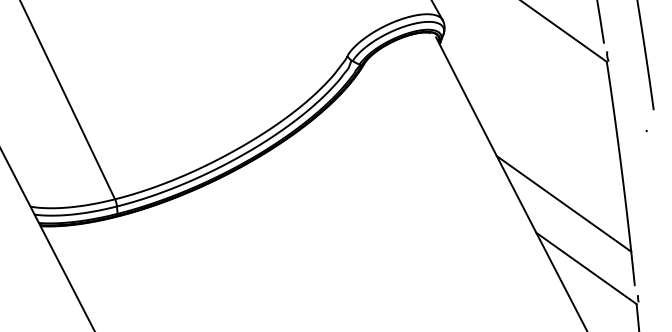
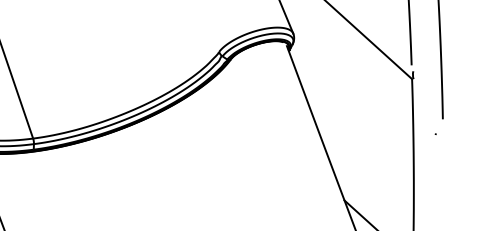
line: (563, 203) -> (367, 181), removed

